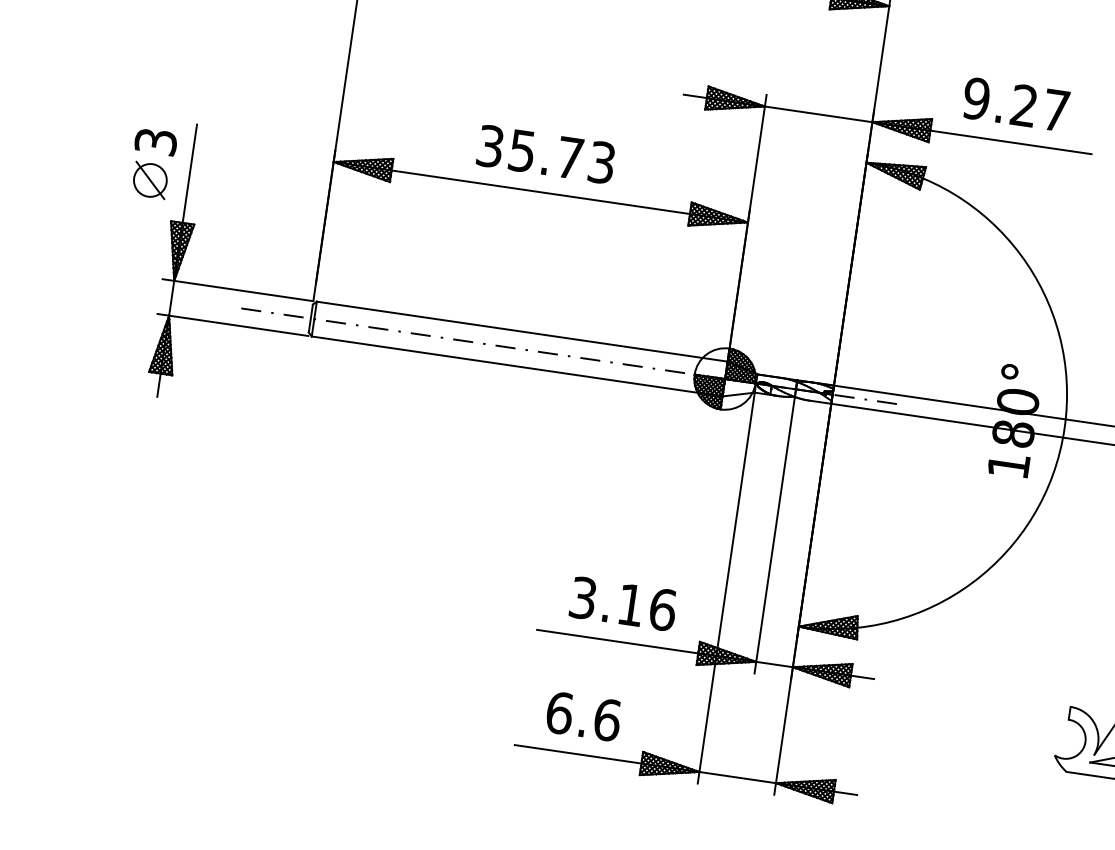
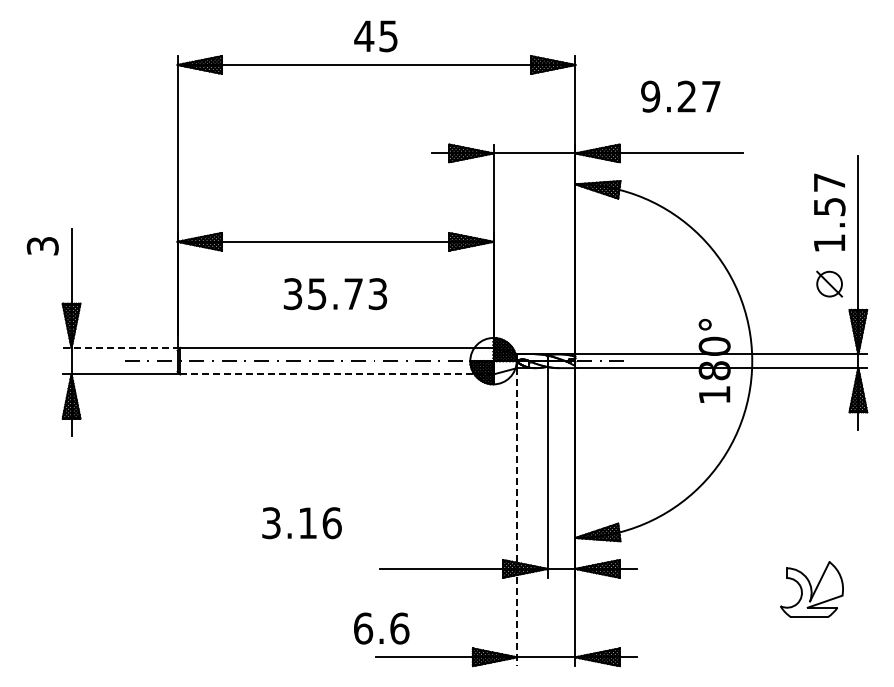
text: (1015, 104) -> (680, 96), moved
text: (546, 155) -> (335, 294), moved
part: (149, 180) -> (42, 275), removed
line: (238, 289) -> (120, 347), solid -> dashed
line: (516, 366) -> (336, 374), solid -> dashed
line: (726, 588) -> (517, 517), solid -> dashed
text: (622, 604) -> (301, 523), moved
text: (583, 716) -> (381, 628), moved

